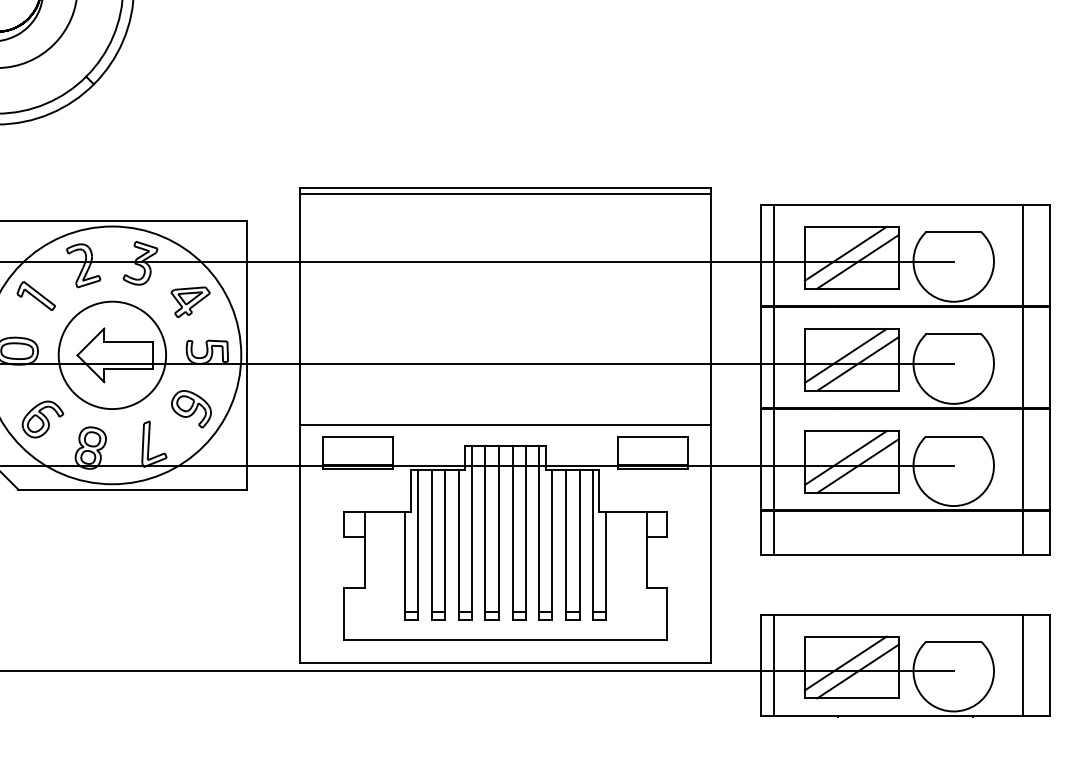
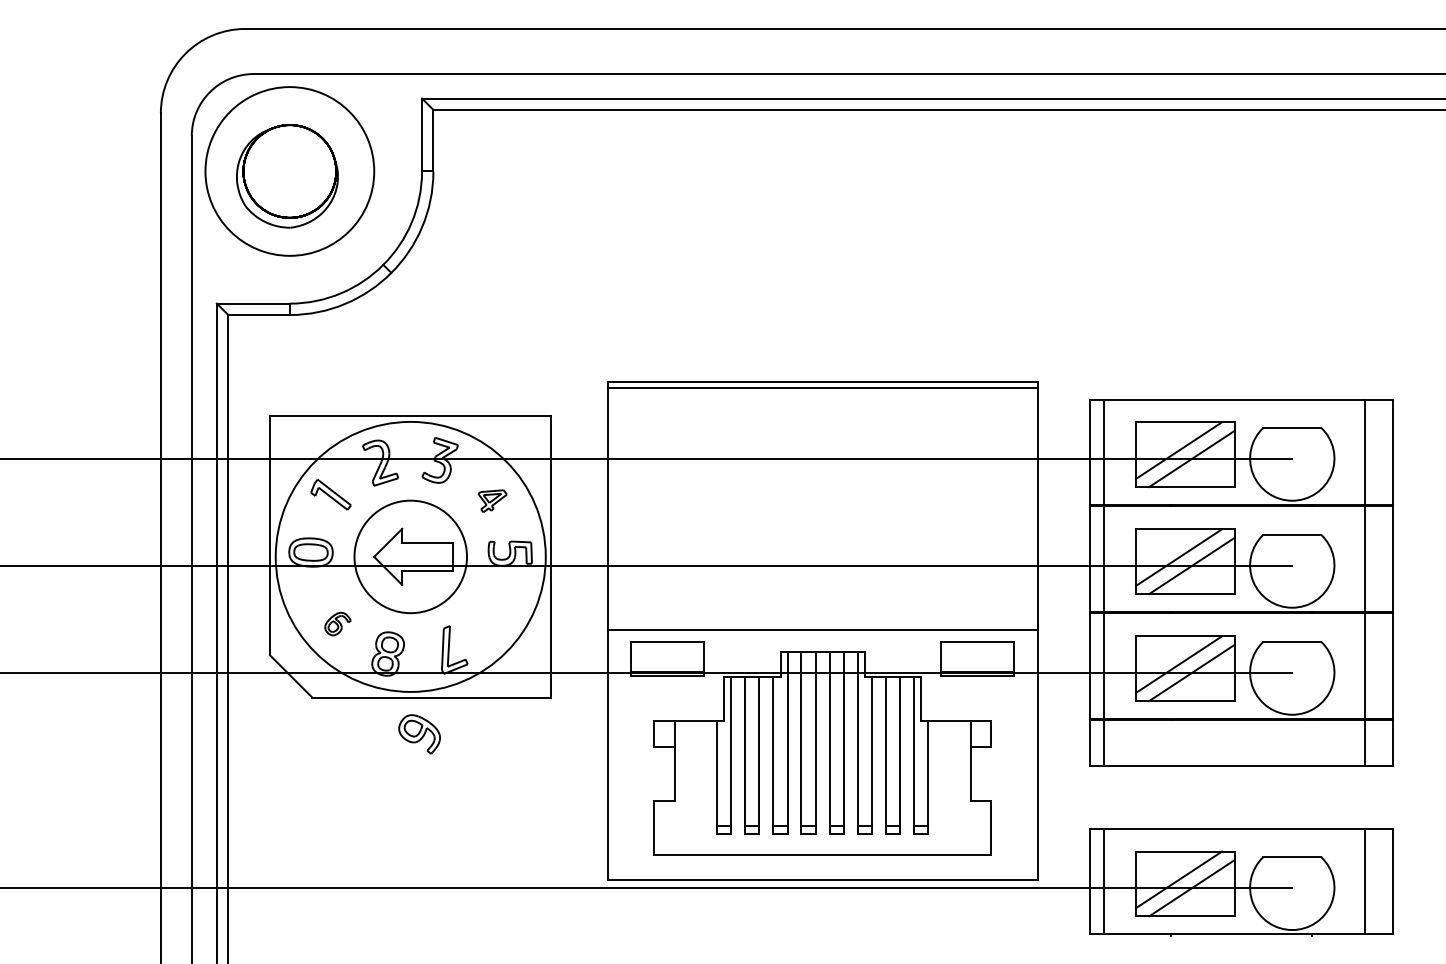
part: (190, 301) -> (492, 500), size x0.7
part: (191, 409) -> (419, 734), moved
part: (42, 418) -> (337, 623), size x0.6

